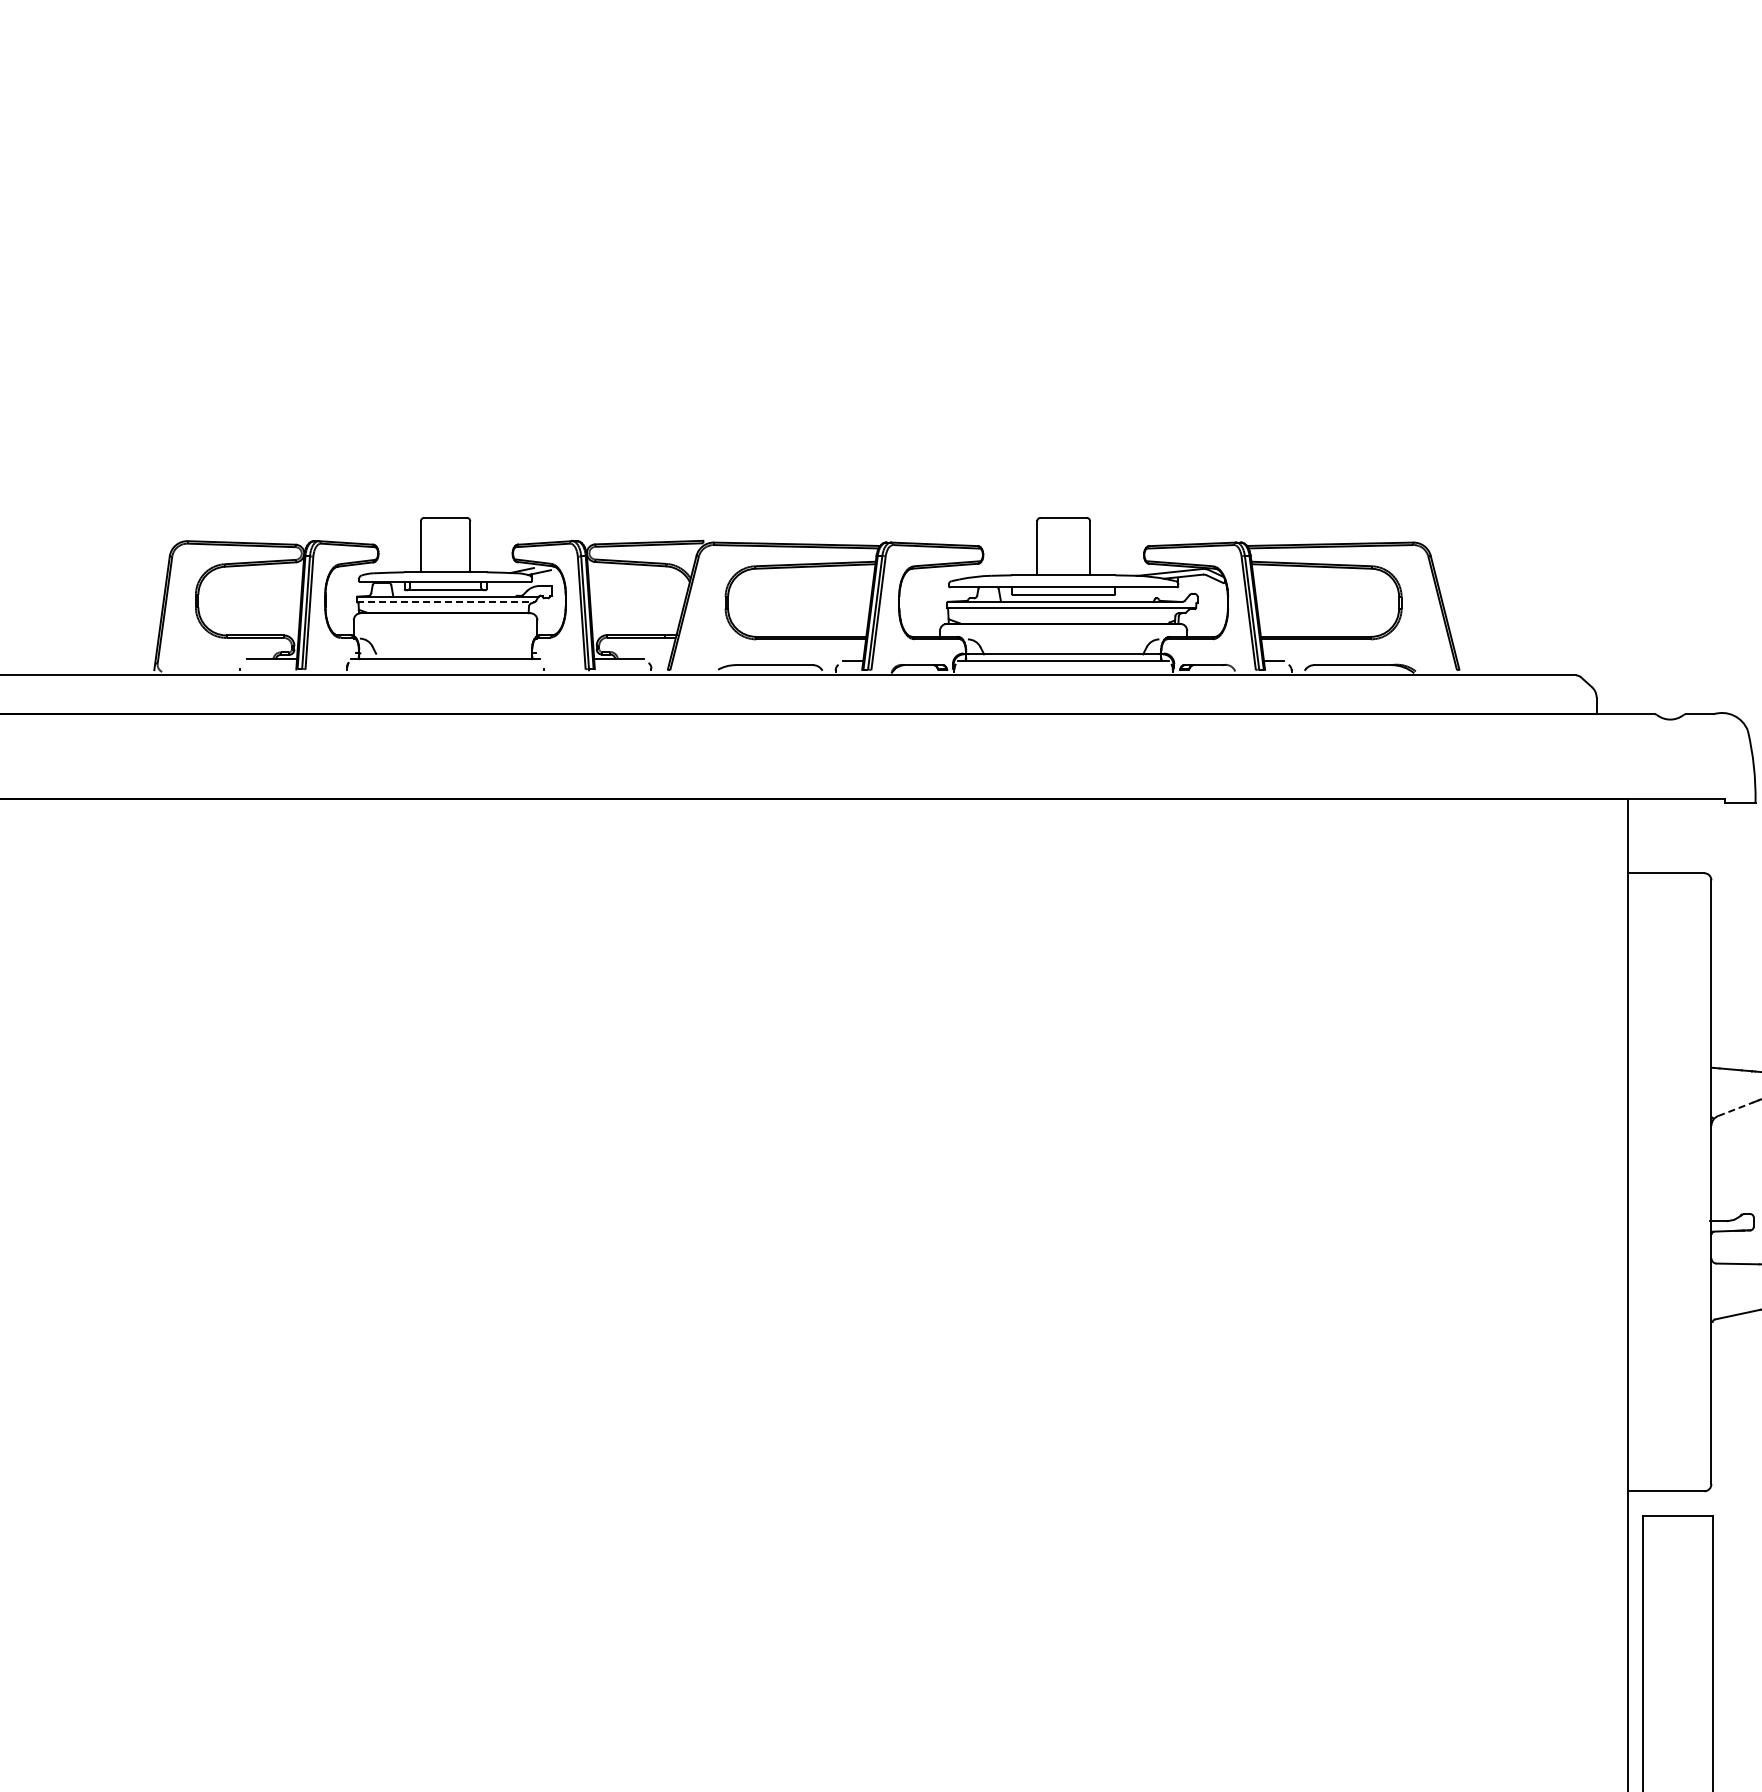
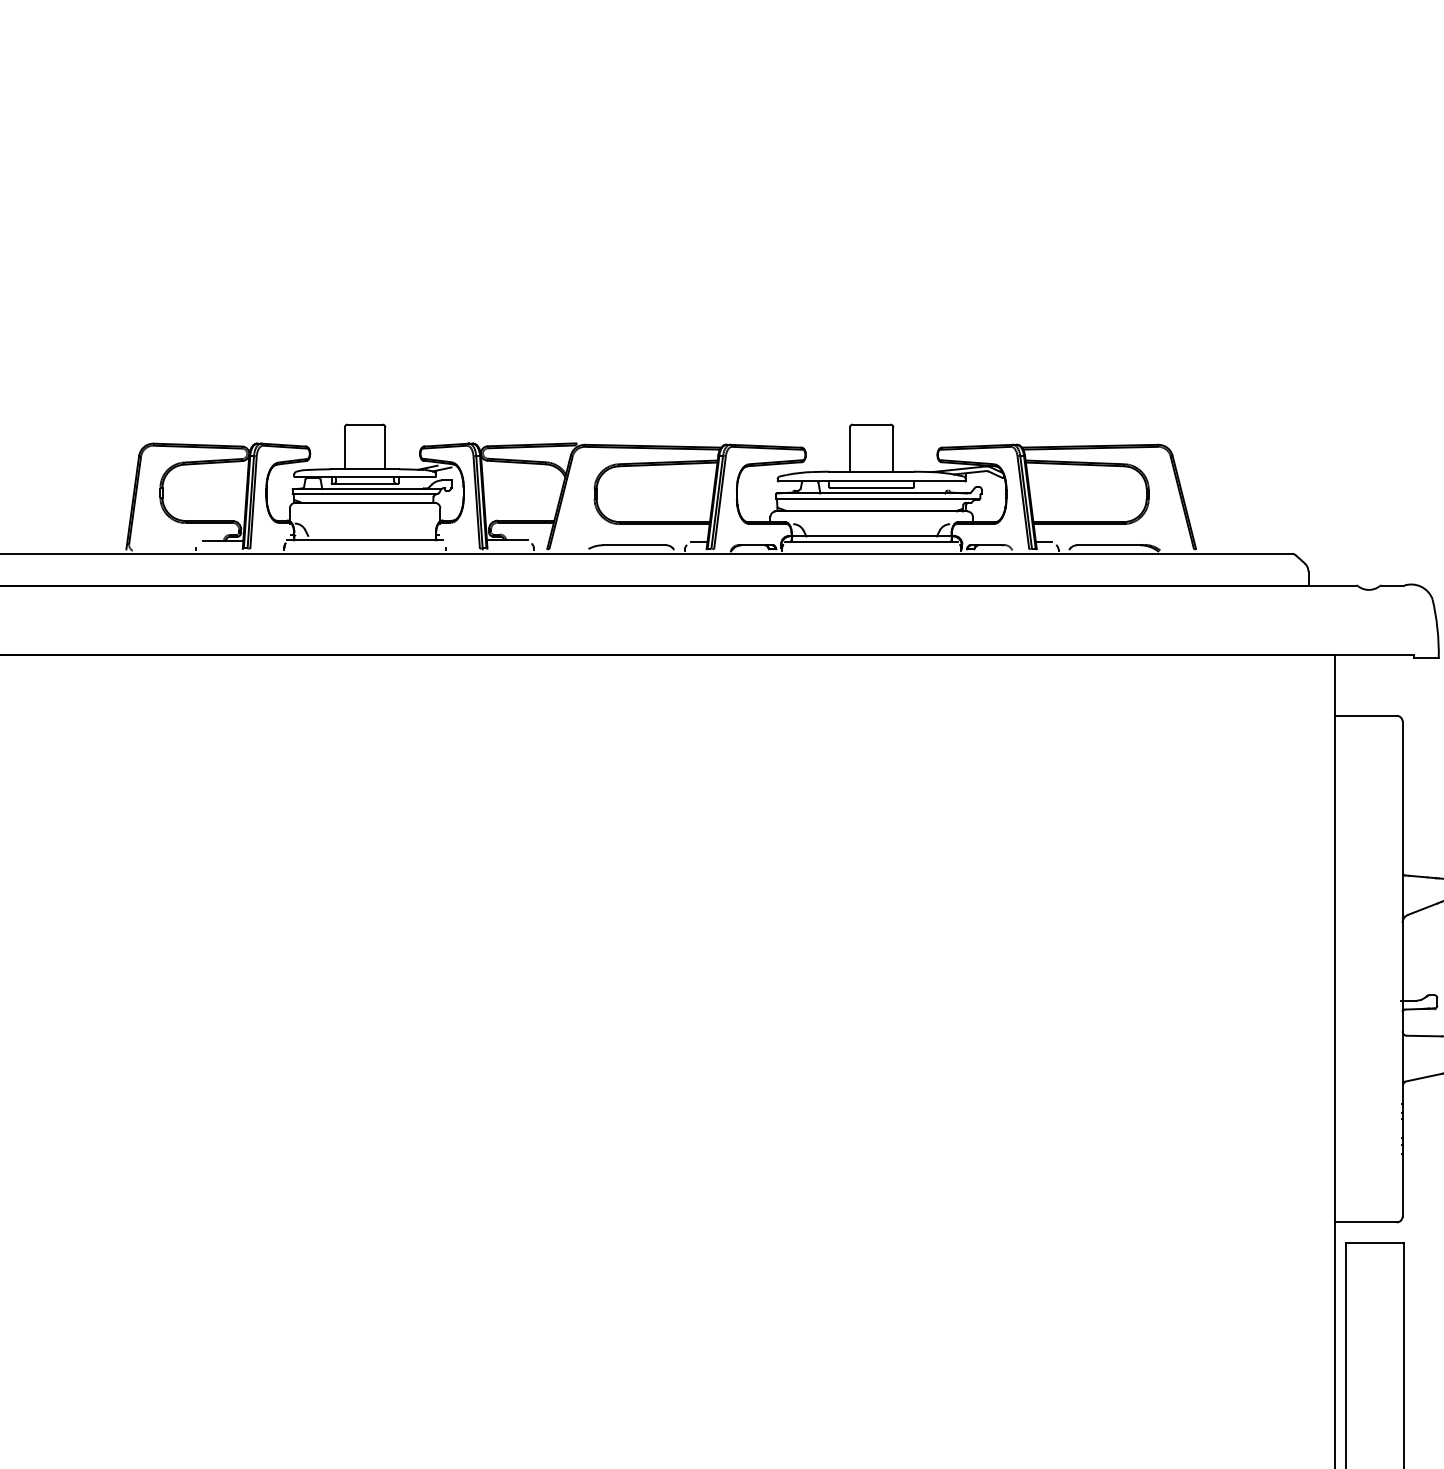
line: (445, 602) -> (365, 493), dashed -> solid
line: (1735, 1109) -> (1422, 909), dashed -> solid

